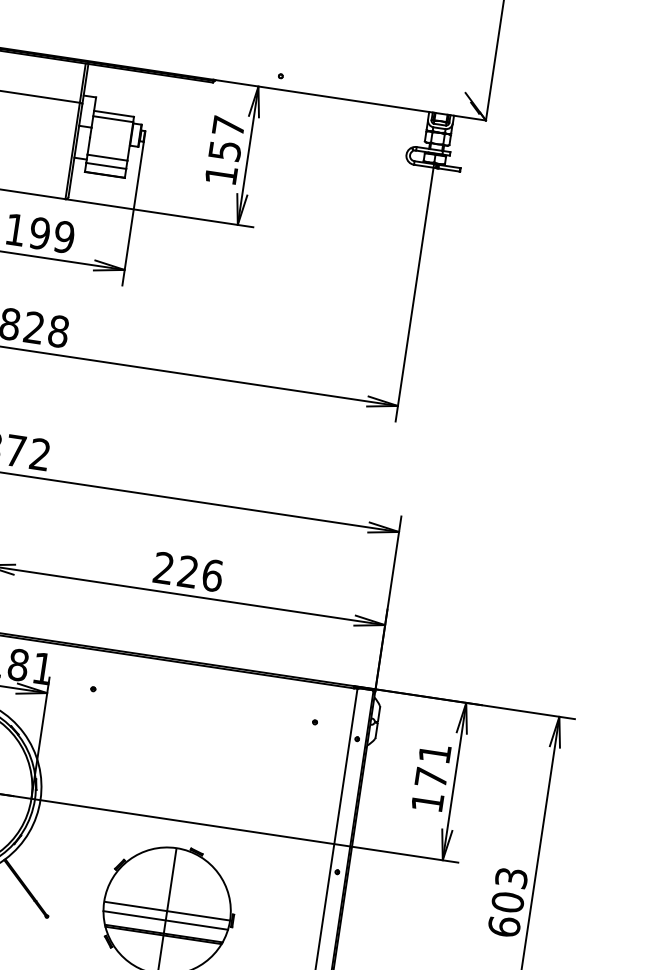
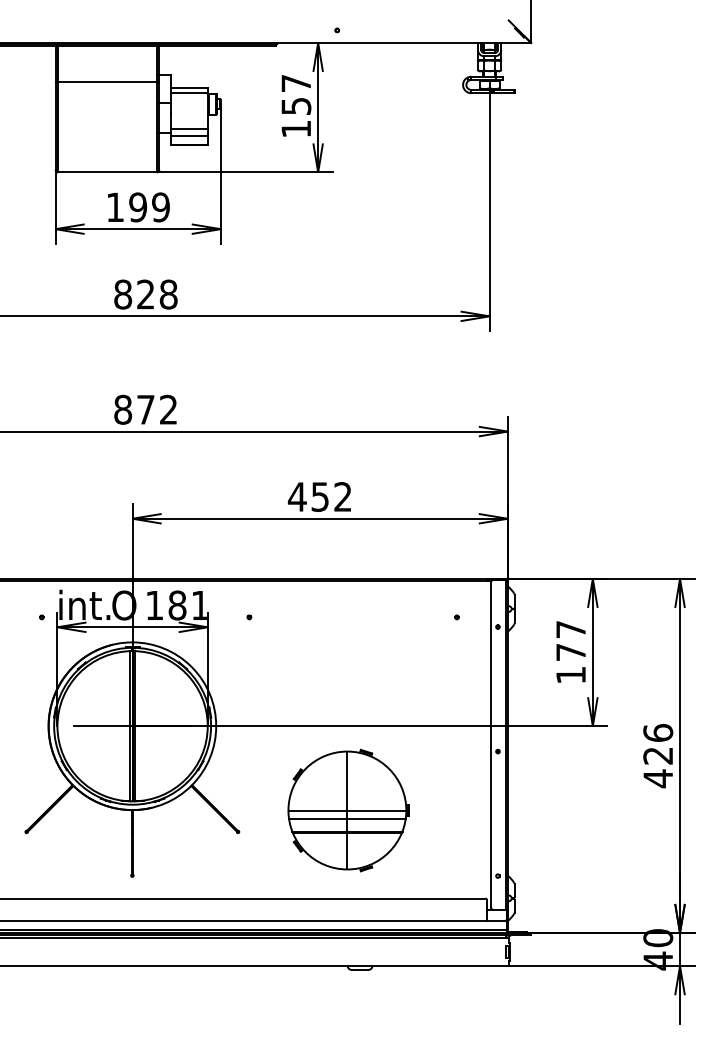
text: (187, 572) -> (319, 497), 226 -> 452
text: (434, 753) -> (570, 629), 171 -> 177
text: (508, 903) -> (658, 756), 603 -> 426

